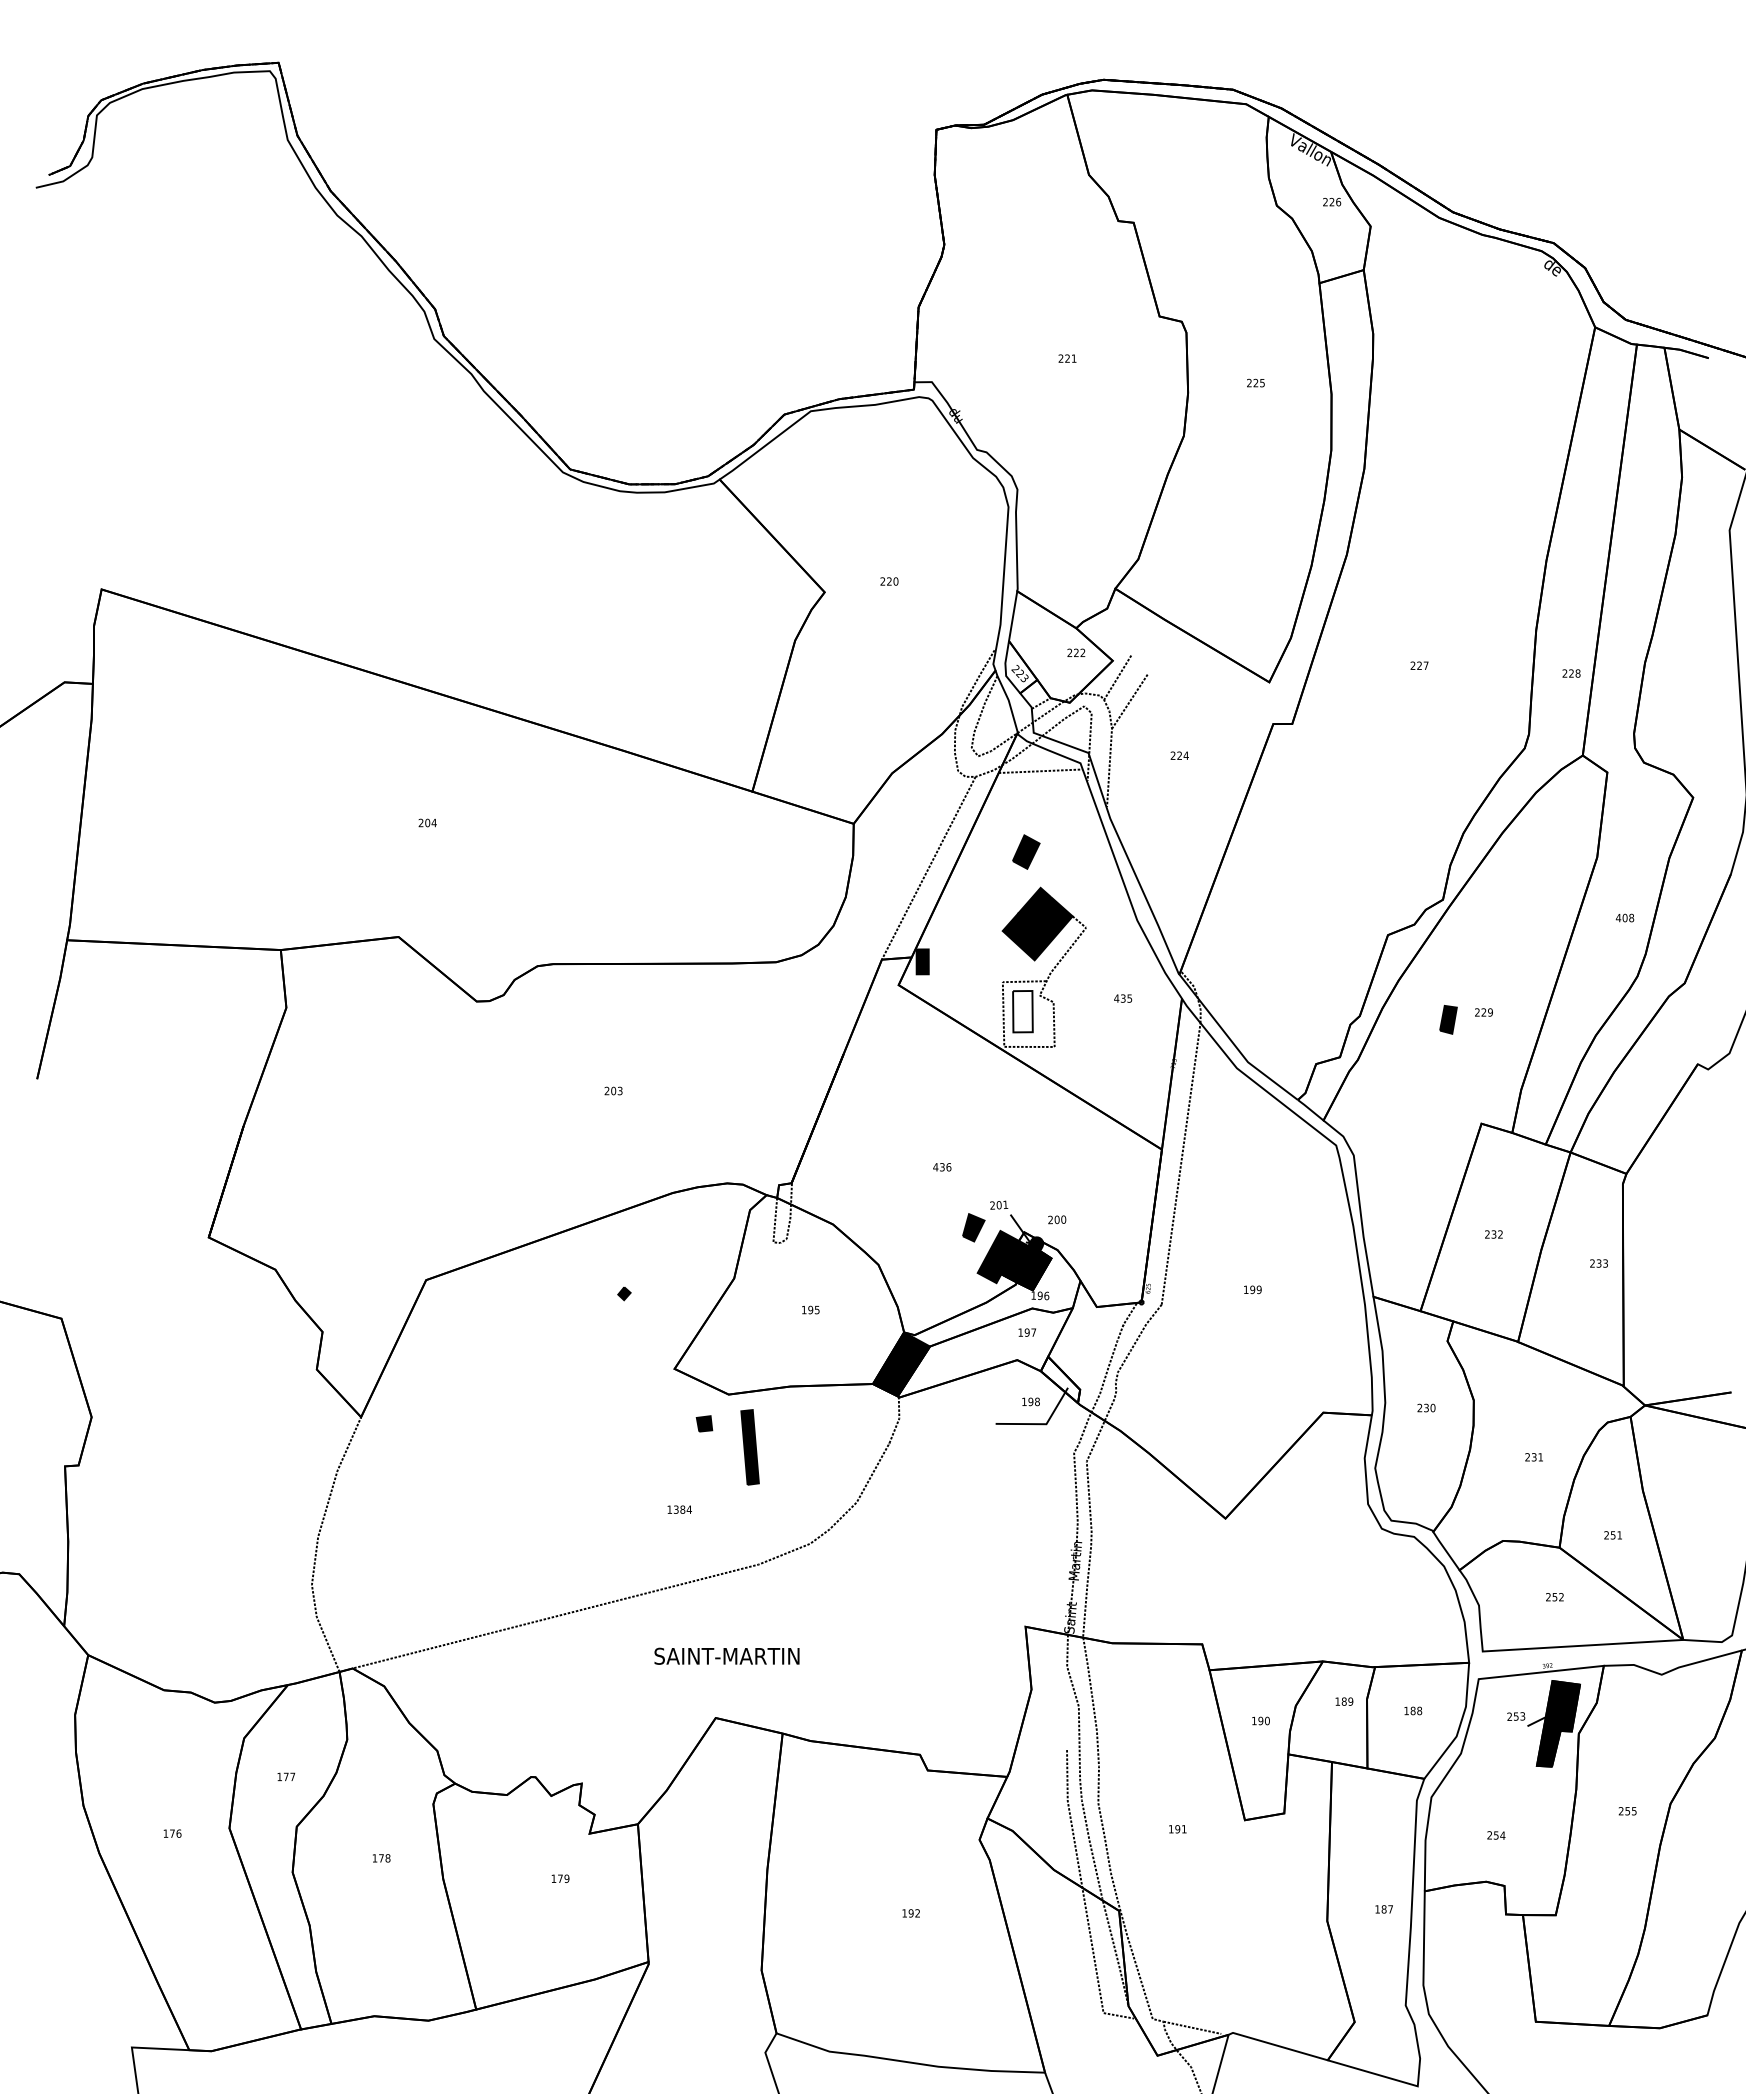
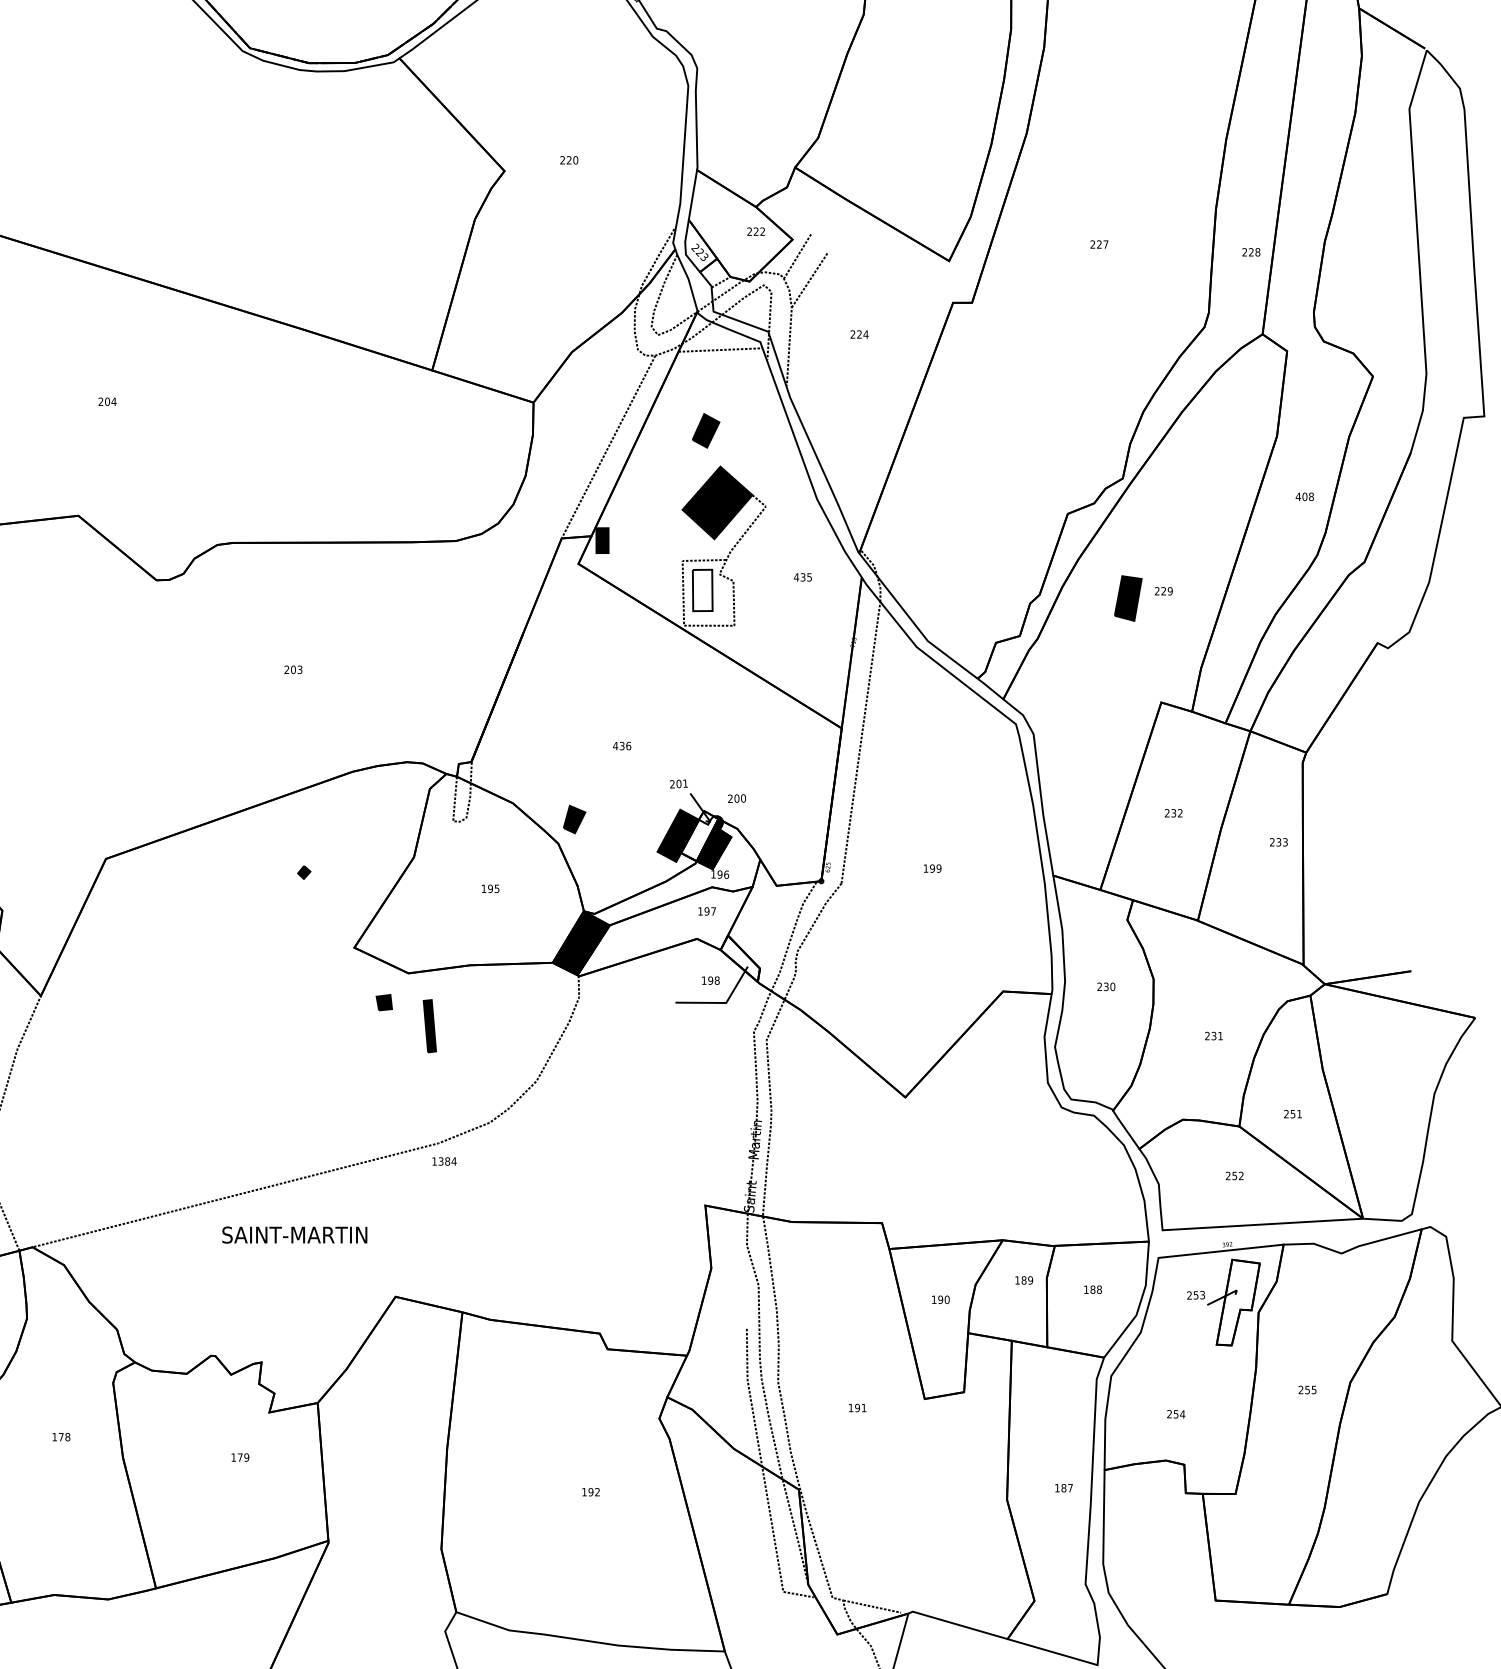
part: (1448, 1019) -> (1128, 598), size x1.6
part: (973, 1227) -> (574, 819), moved
fill: (1019, 1259) -> (699, 838), removed
part: (749, 1447) -> (429, 1026), size x0.7
text: (679, 1509) -> (444, 1161), moved
text: (726, 1655) -> (294, 1234), moved
fill: (1558, 1723) -> (1238, 1302), removed

